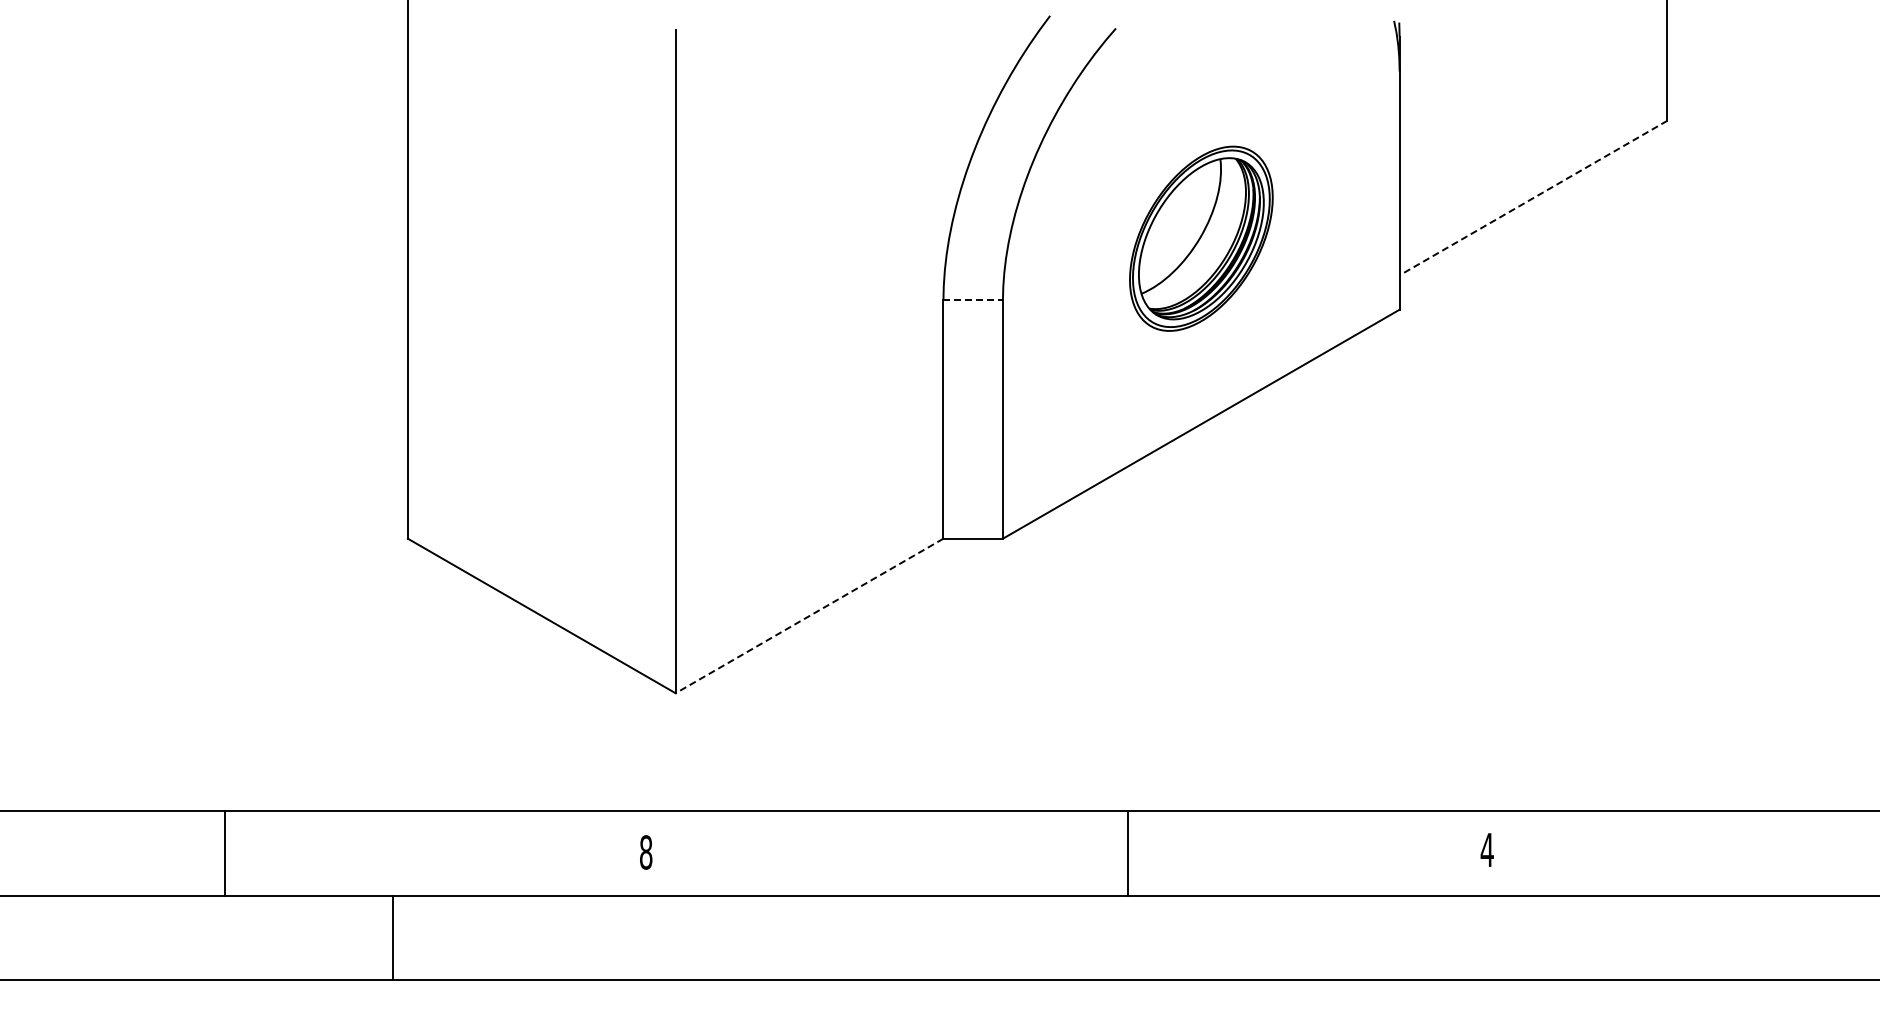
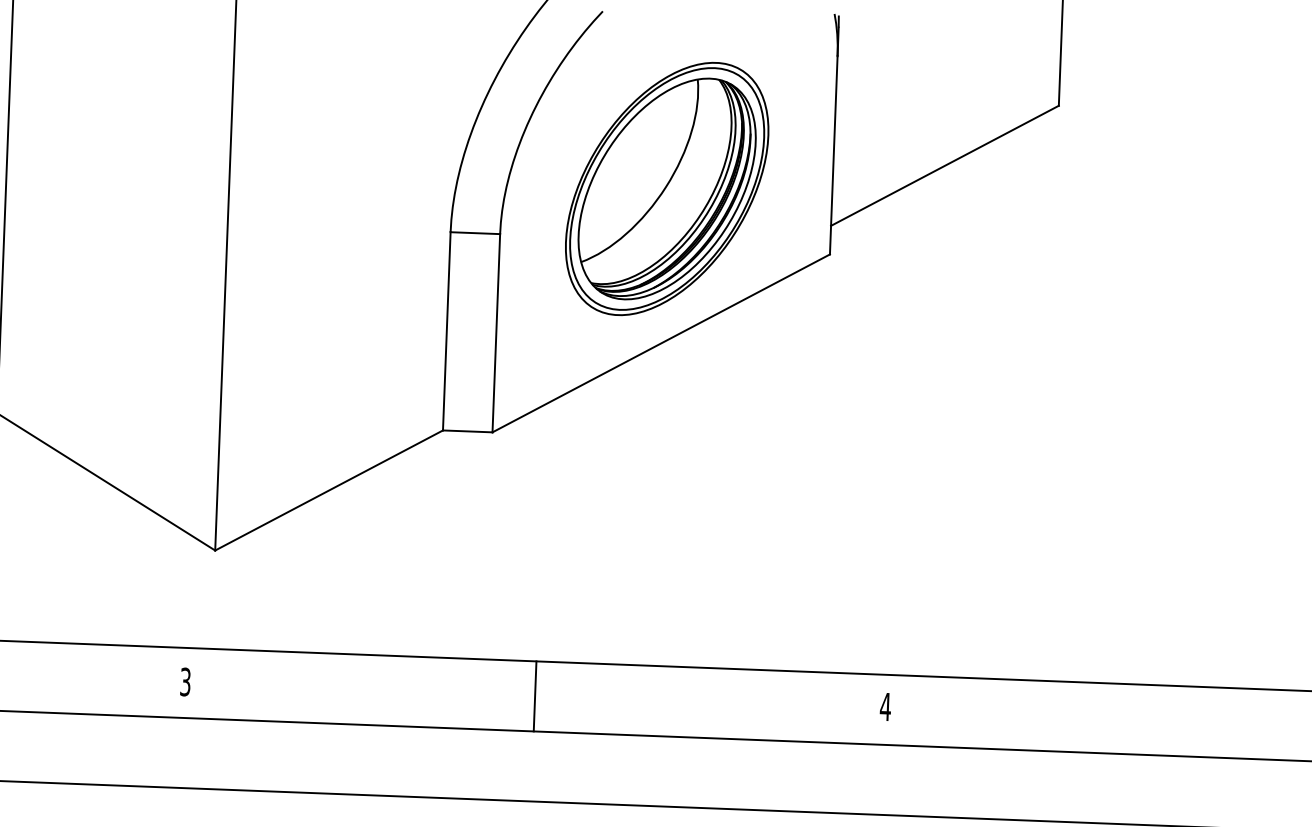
line: (1533, 198) -> (944, 166), dashed -> solid
part: (1201, 238) -> (667, 188), size x1.67
line: (973, 300) -> (475, 233), dashed -> solid
line: (809, 615) -> (329, 490), dashed -> solid
text: (646, 852) -> (185, 682), 8 -> 3
line: (1128, 853) -> (535, 696), moved

